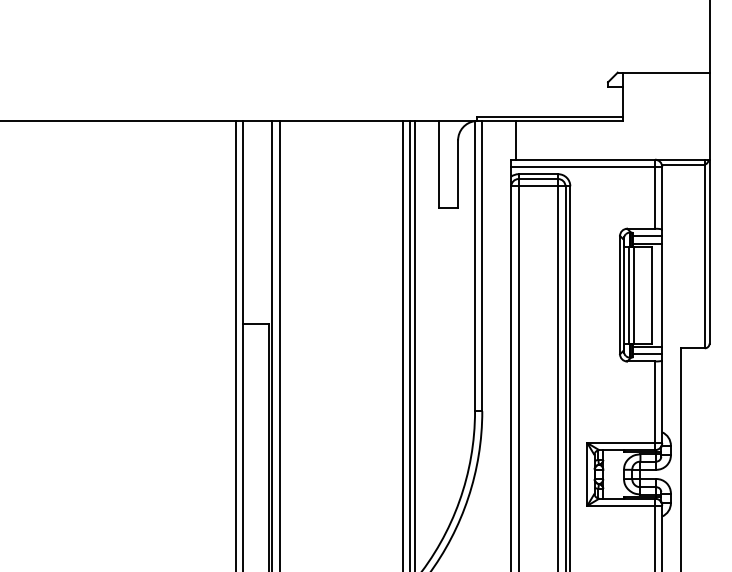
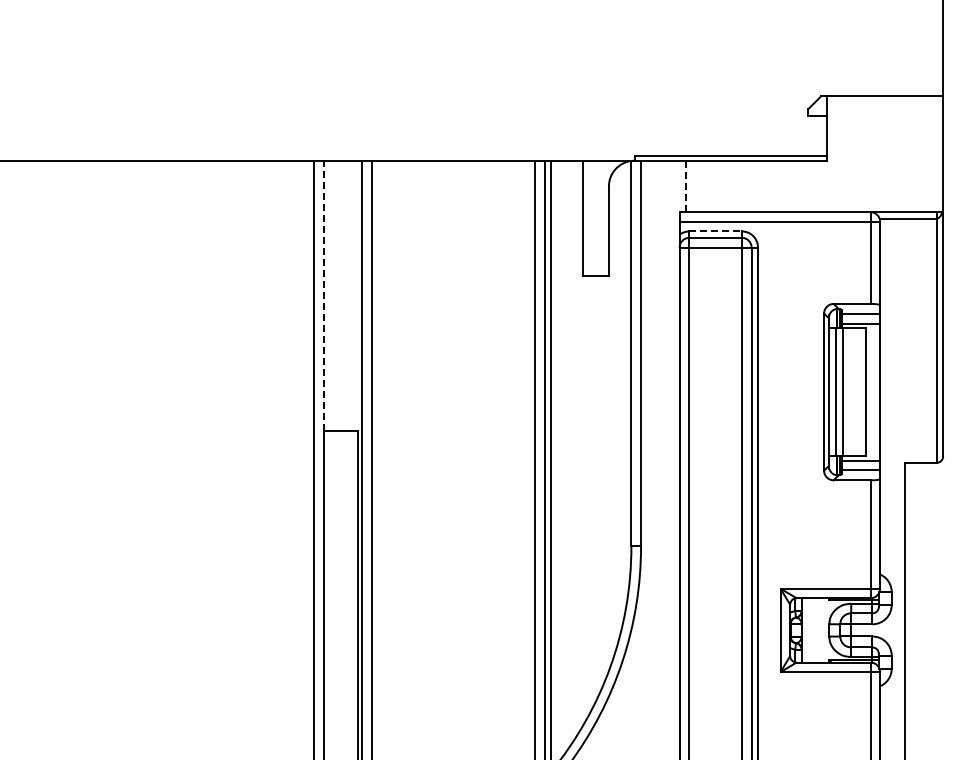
line: (516, 140) -> (686, 186), solid -> dashed
line: (539, 174) -> (716, 231), solid -> dashed
line: (243, 222) -> (323, 295), solid -> dashed

